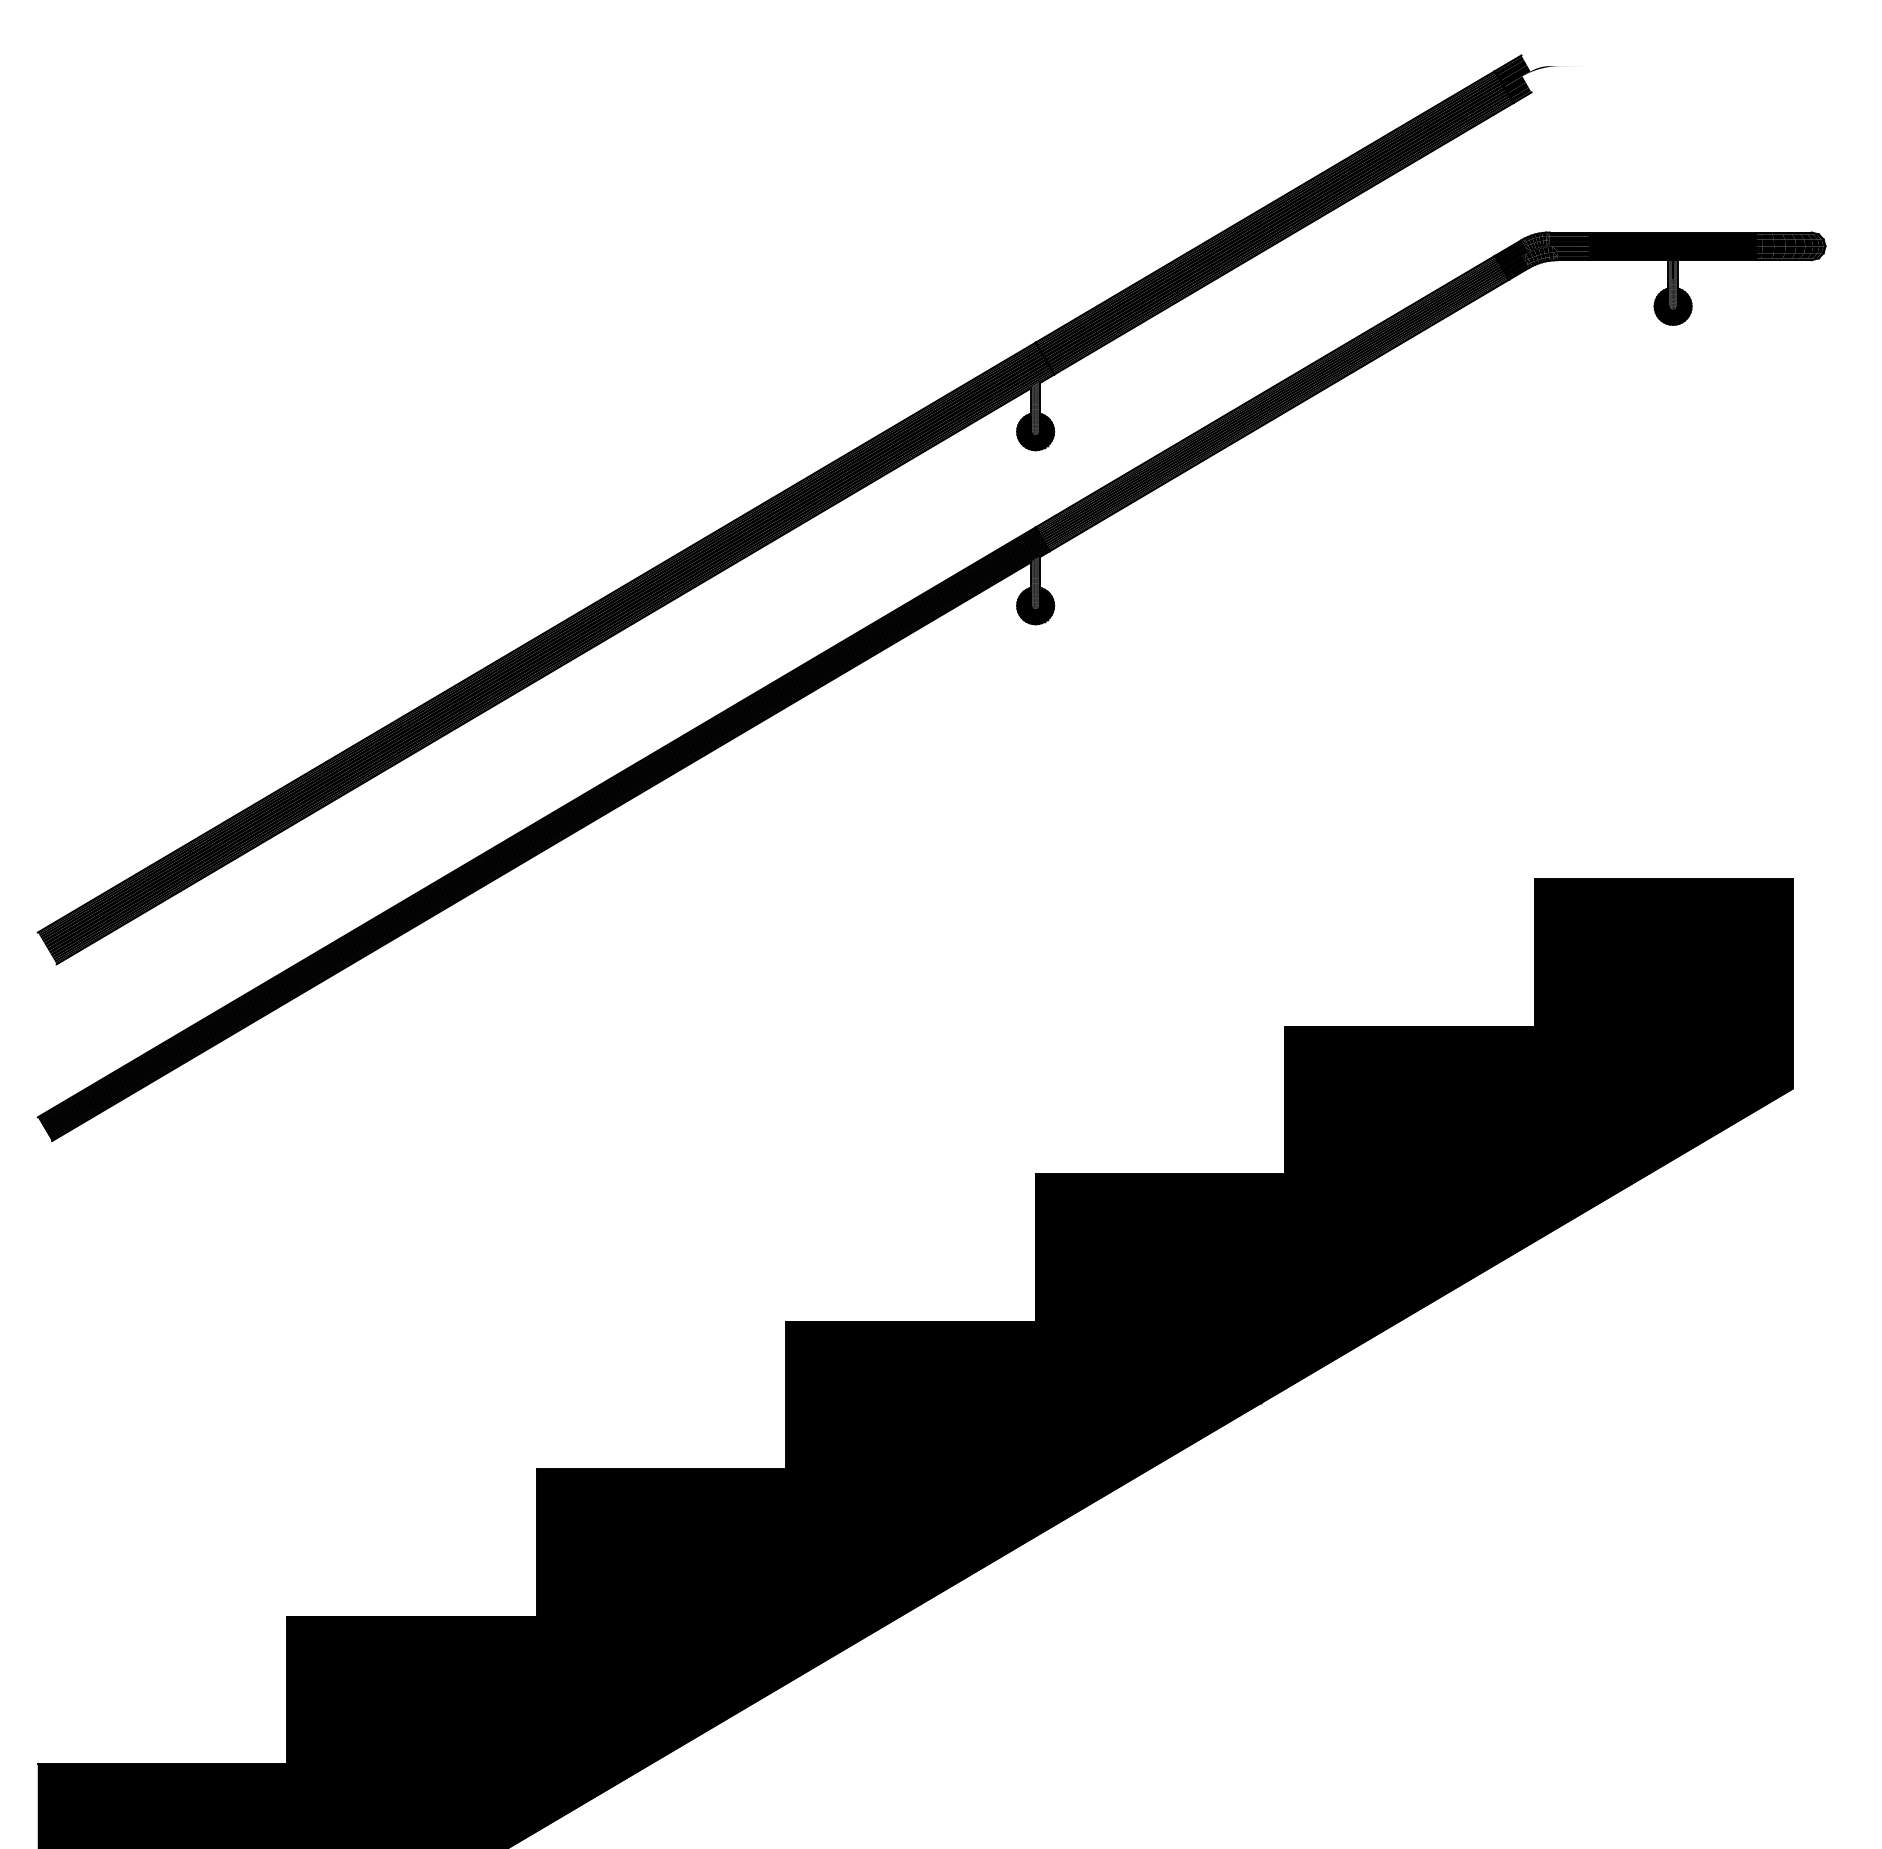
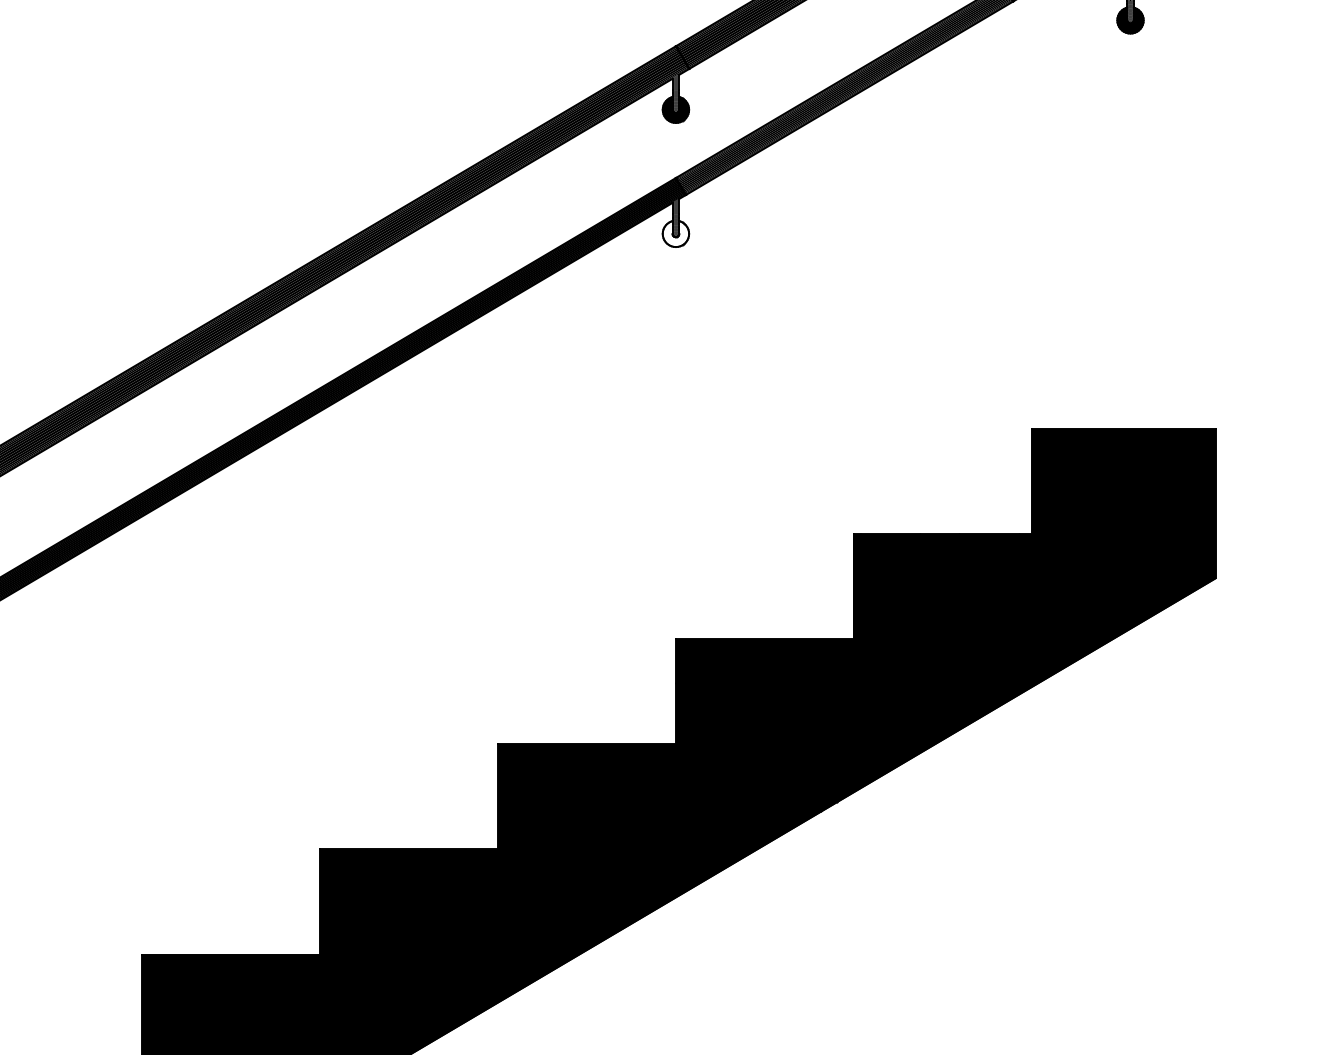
fill: (1035, 606) -> (675, 234), removed

